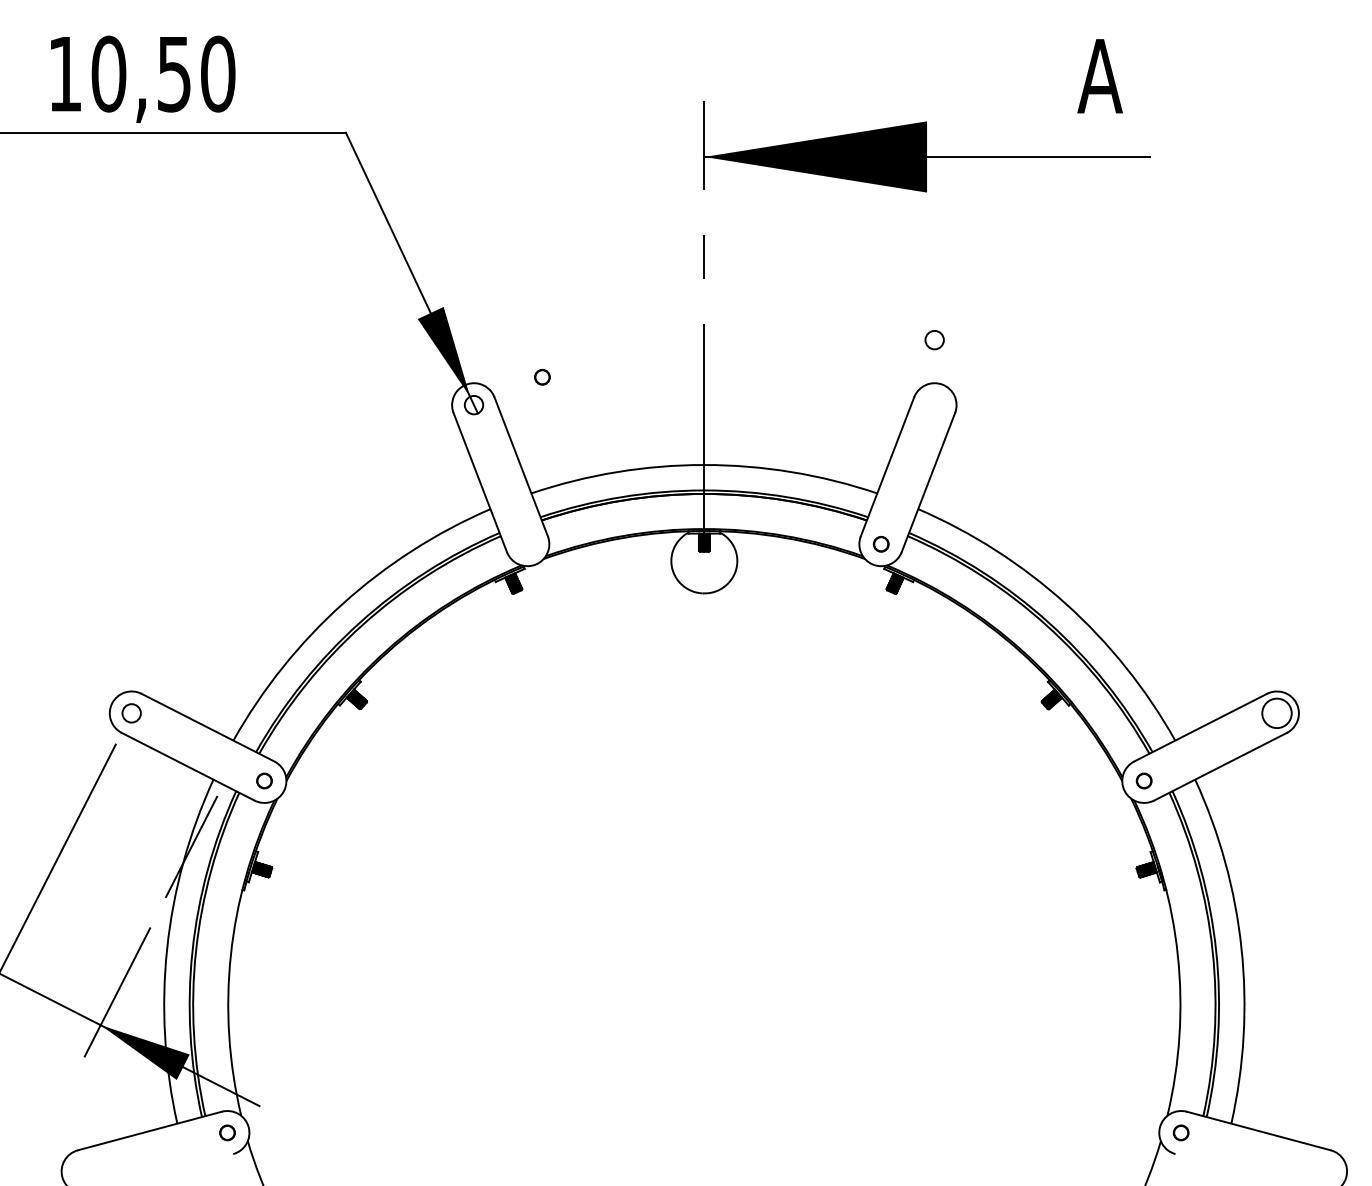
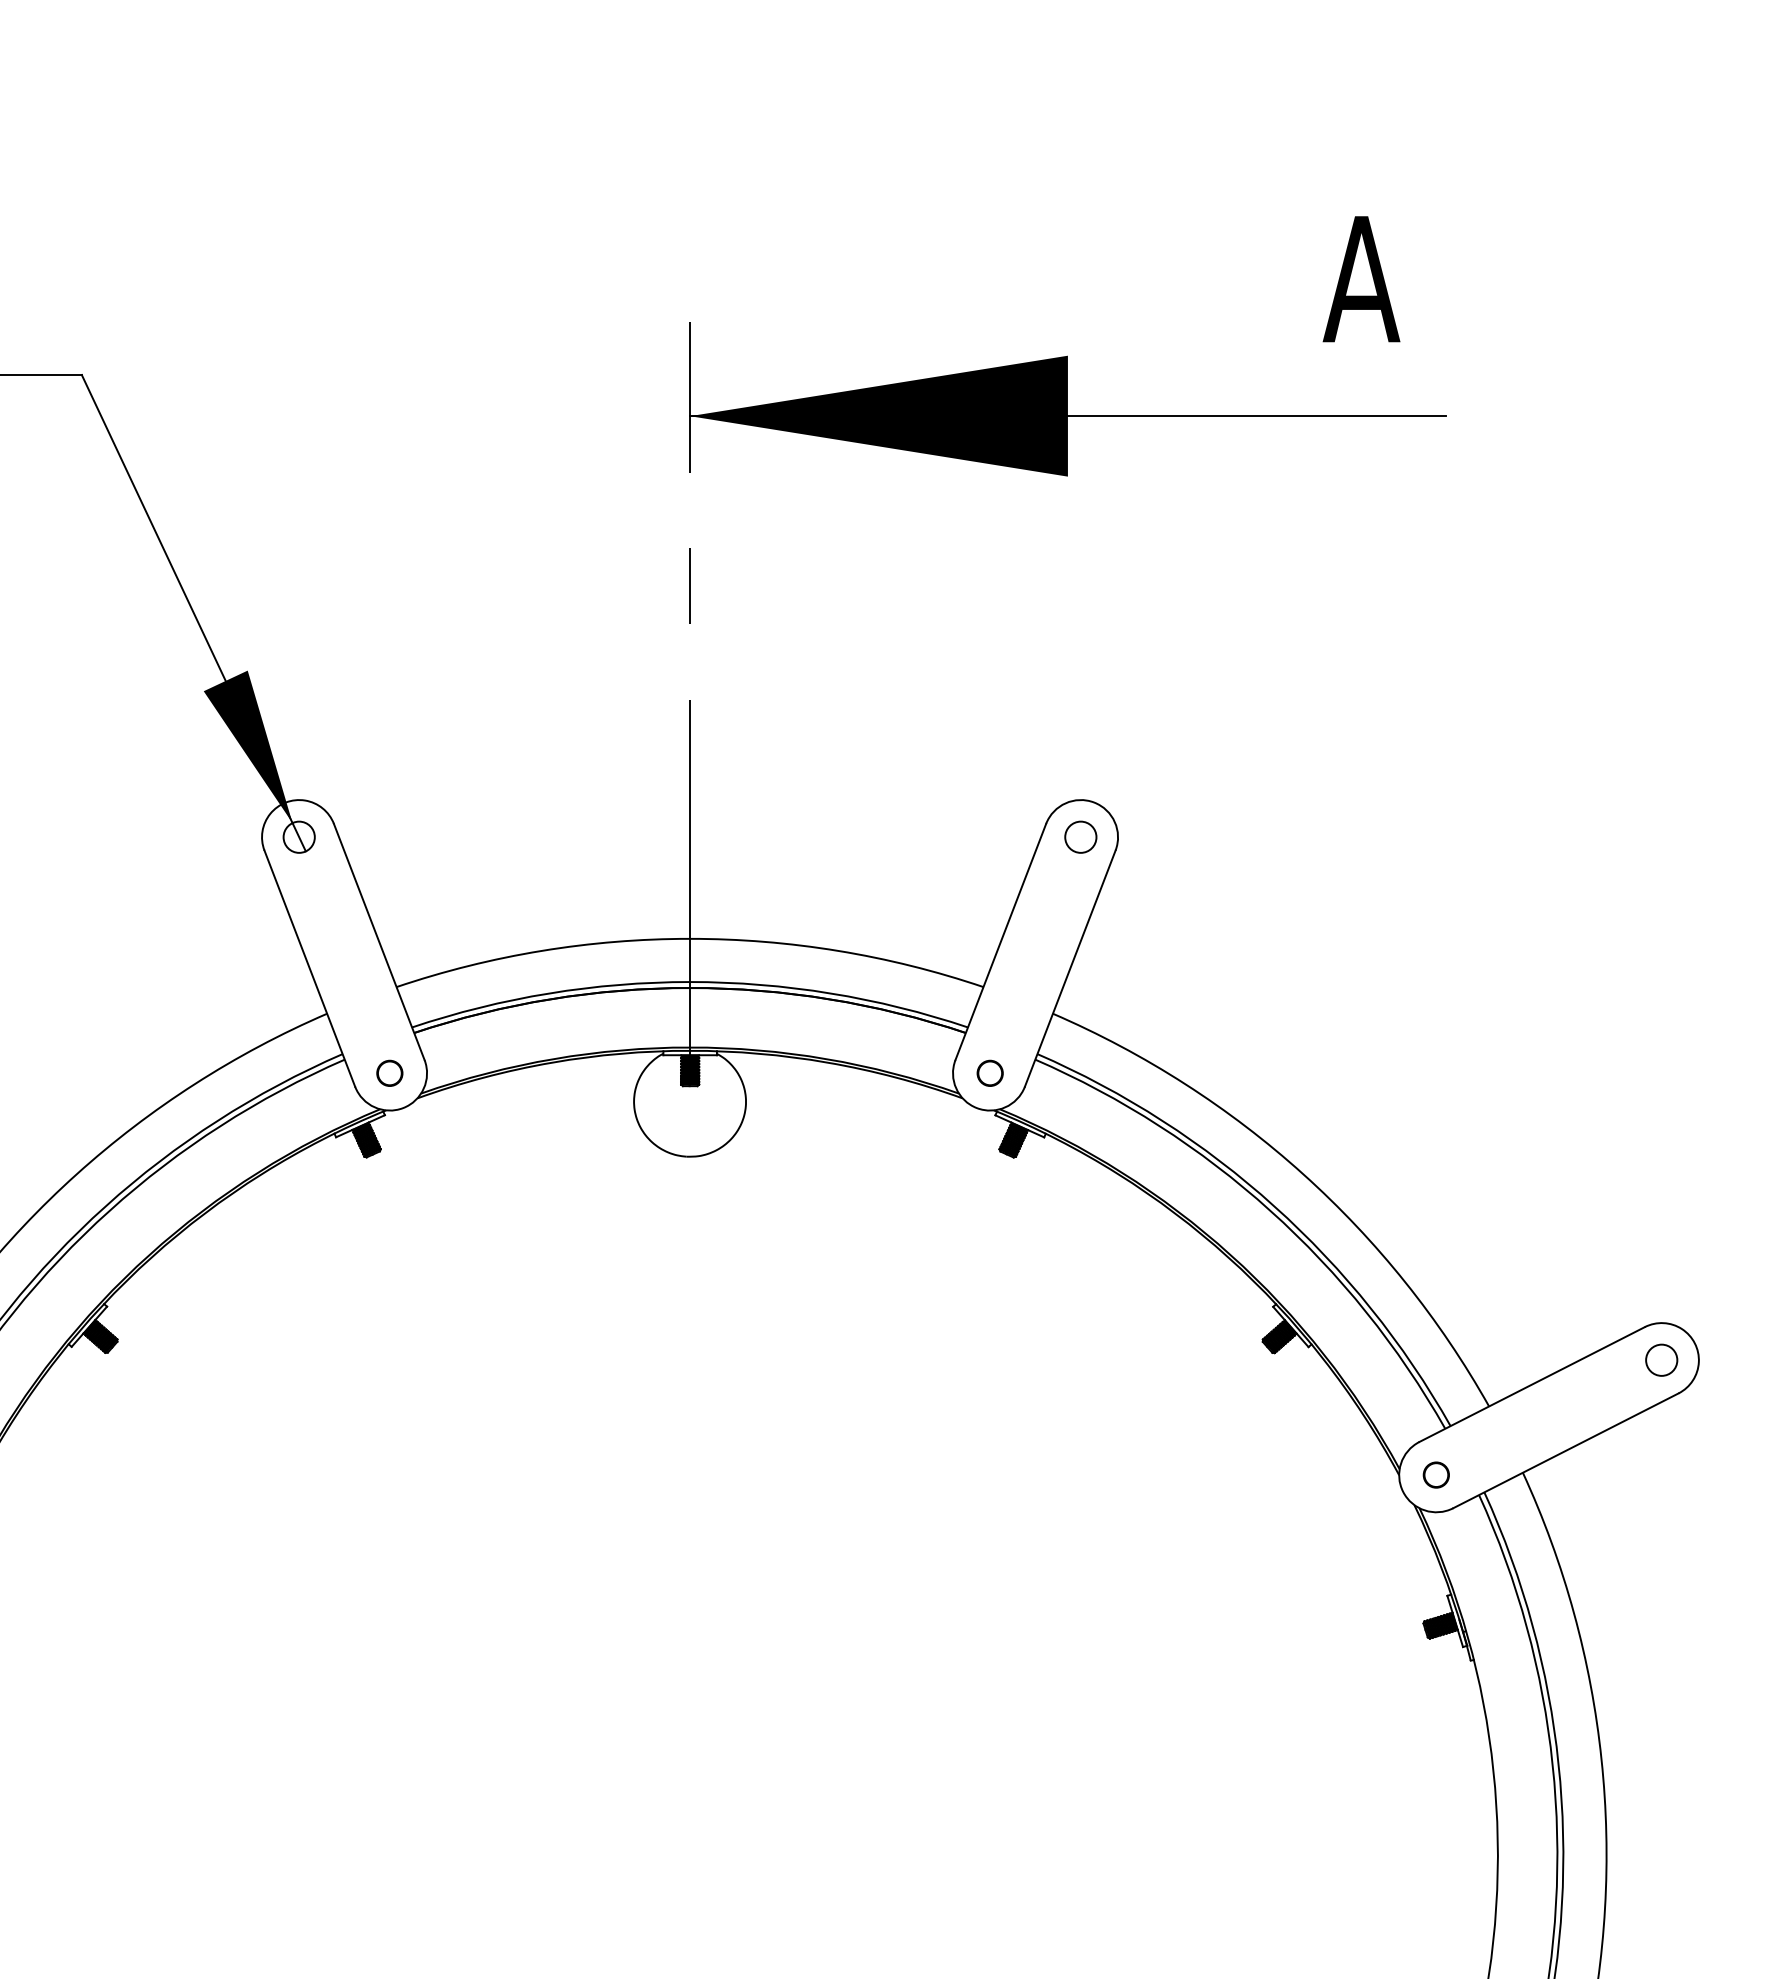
circle: (934, 340) -> (1080, 837), moved
circle: (542, 377) -> (389, 1073), moved
circle: (1276, 713) -> (1660, 1360), size x0.62

